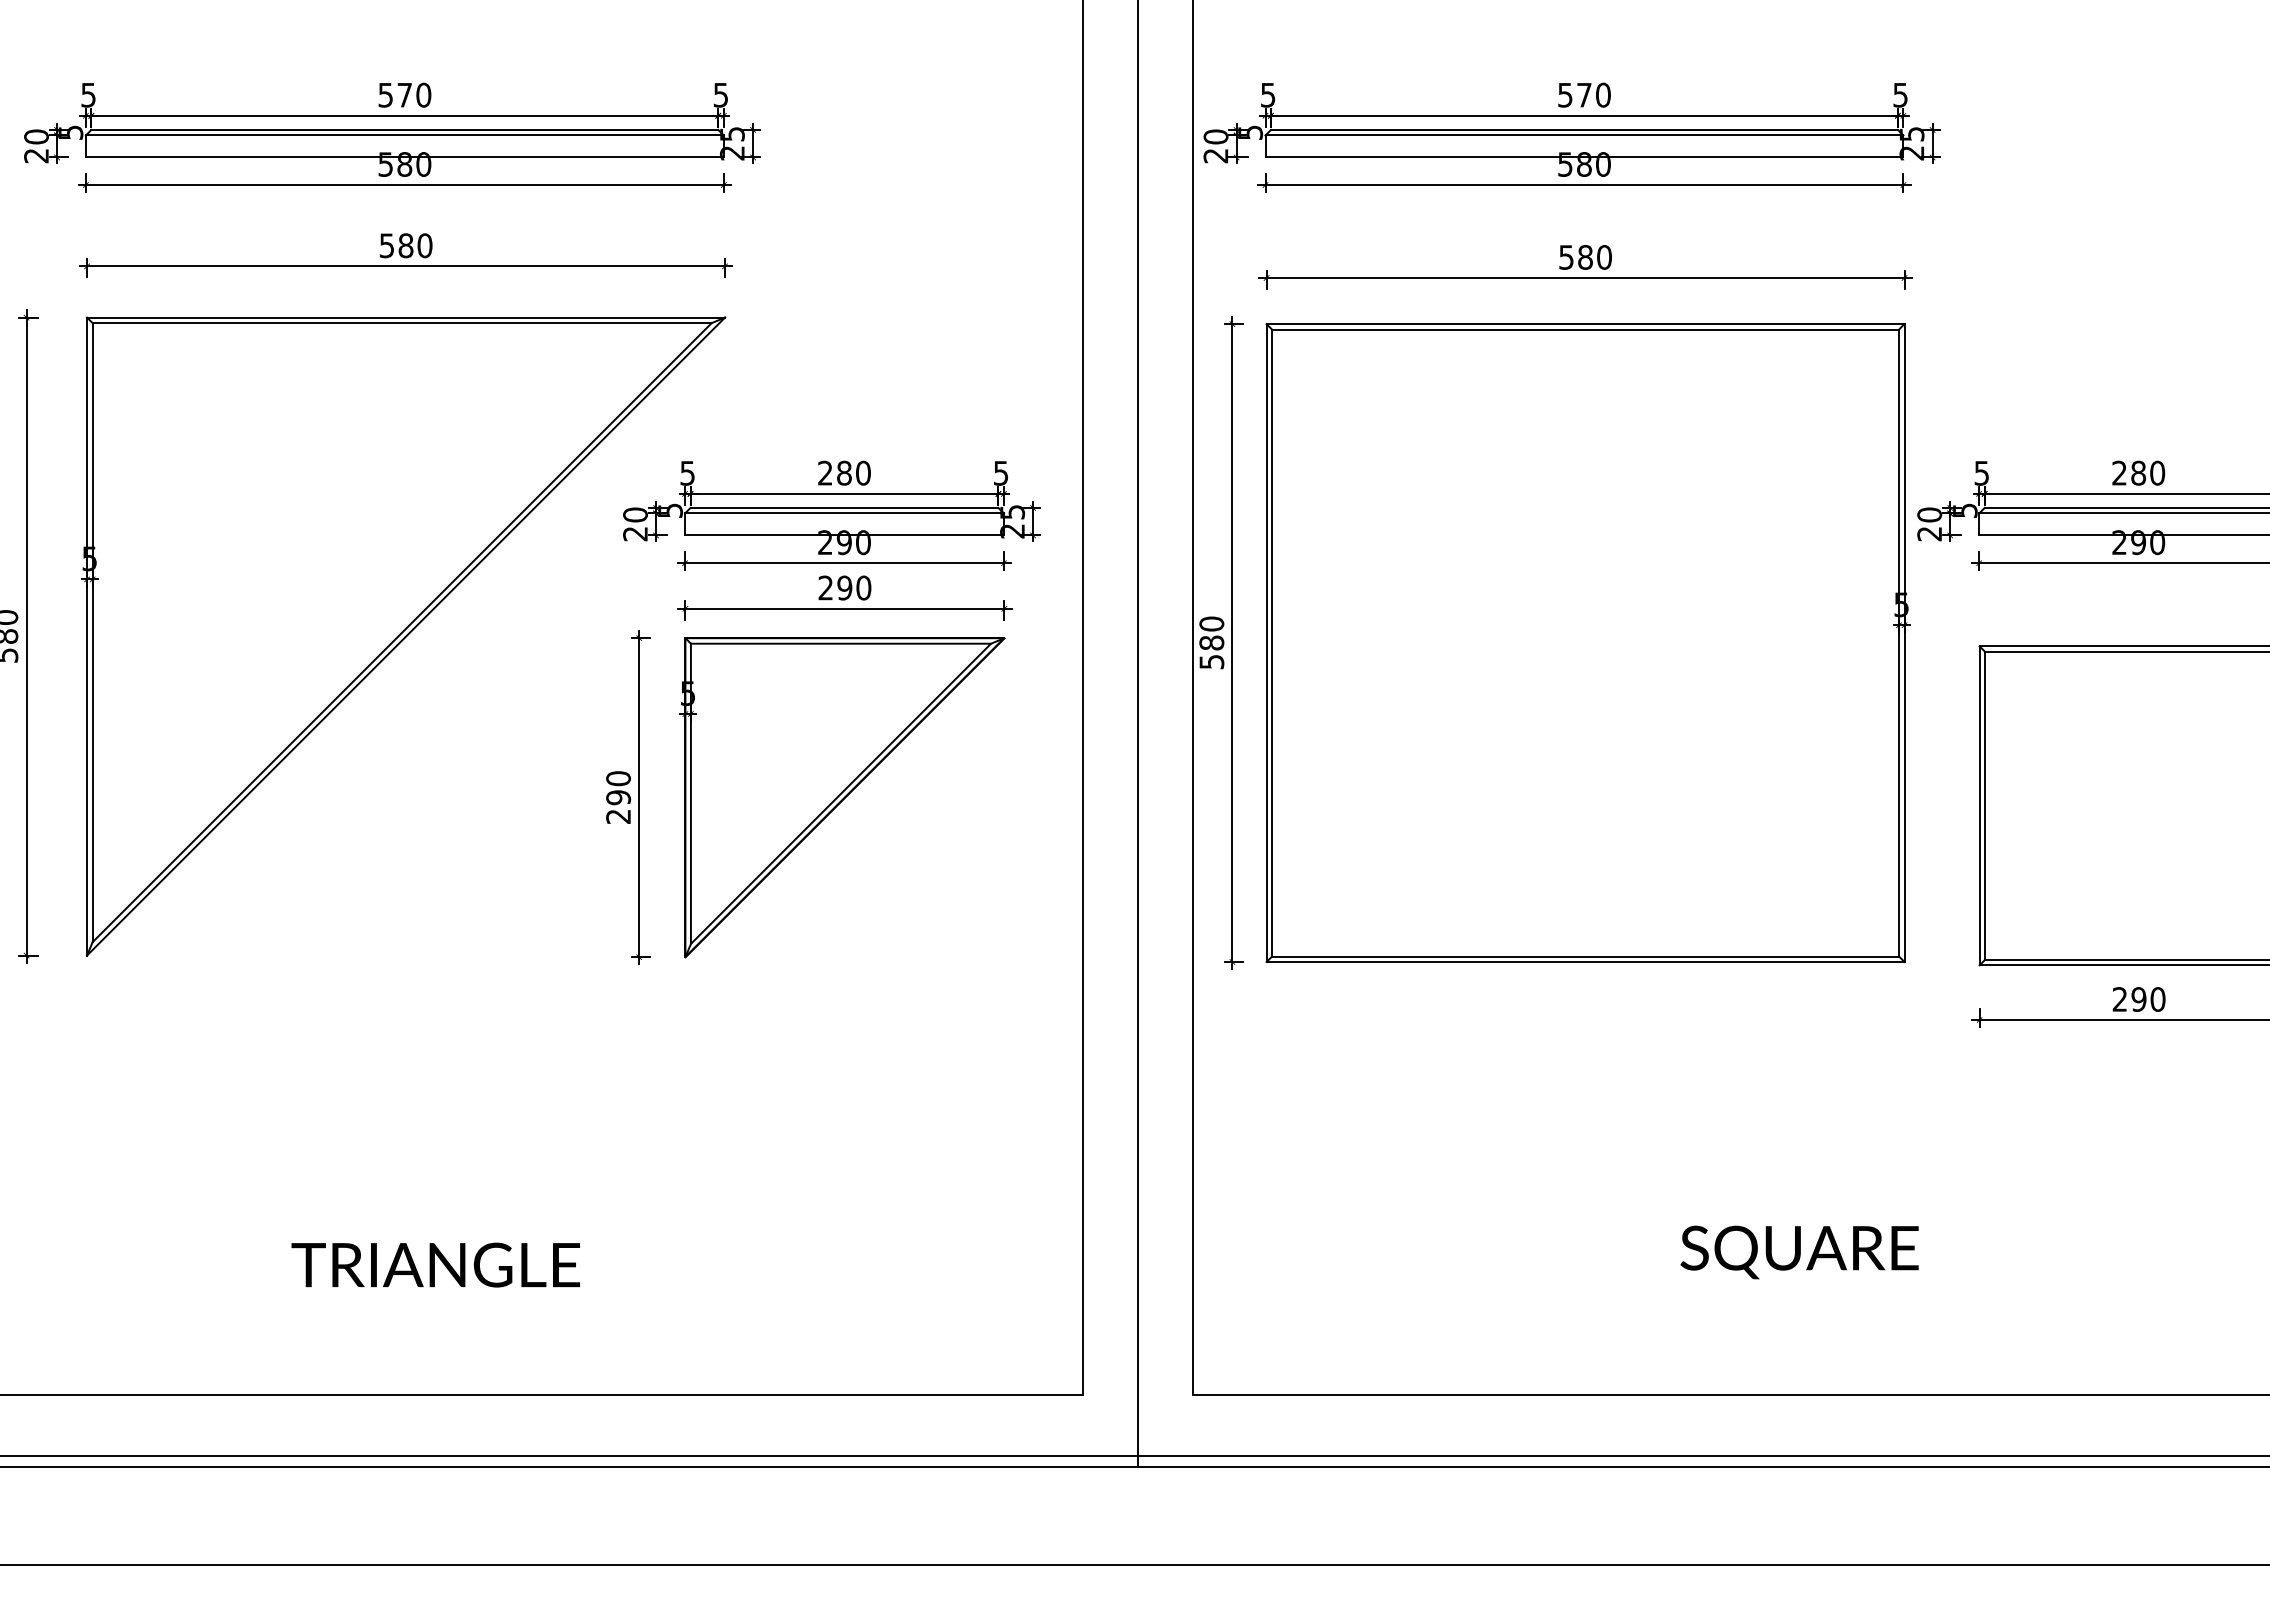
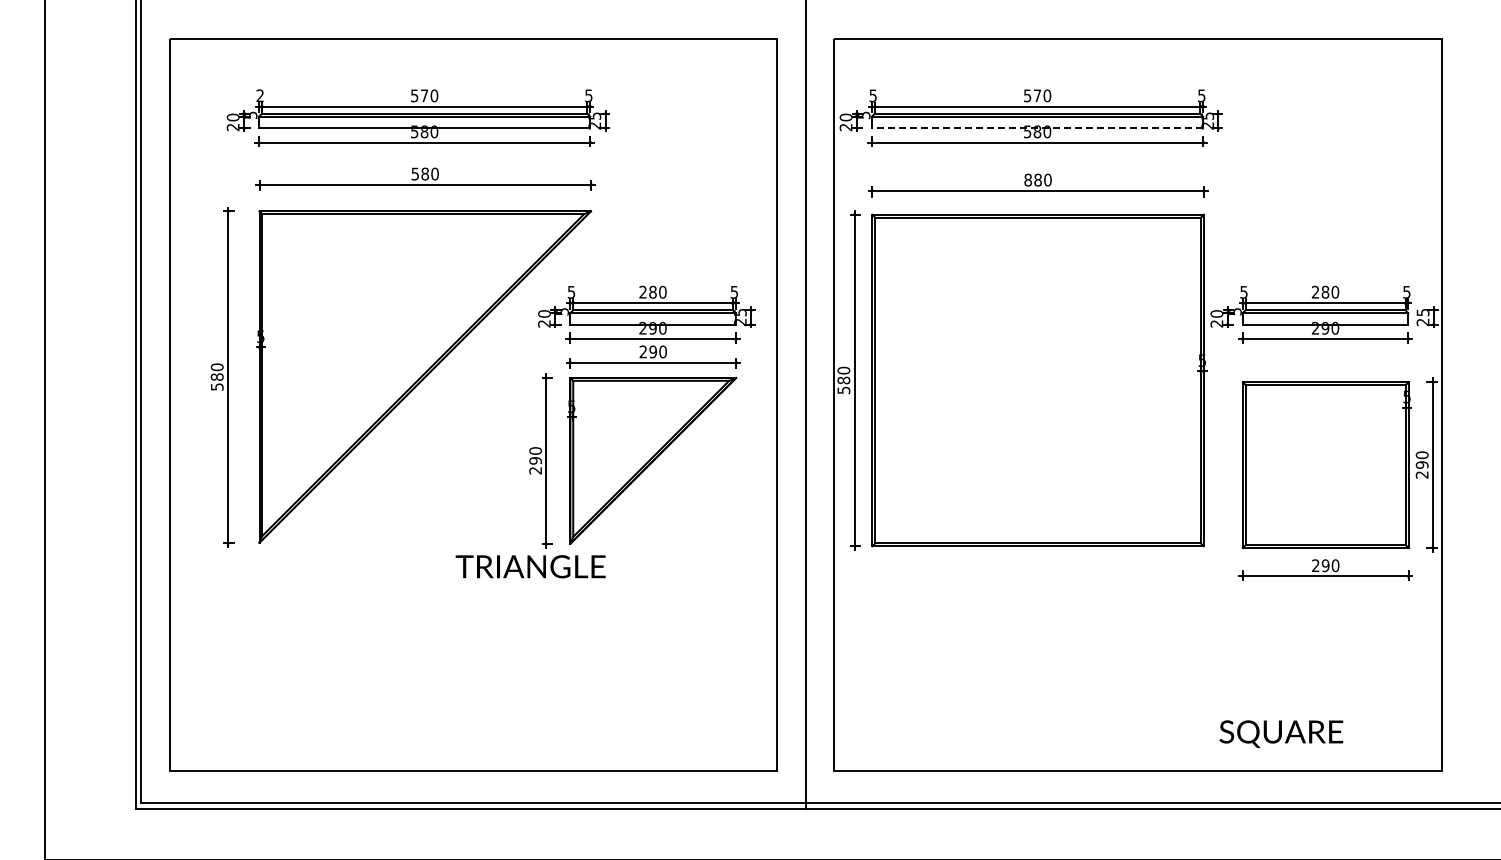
text: (87, 94) -> (259, 95), 5 -> 2
line: (1584, 158) -> (1037, 128), solid -> dashed
text: (1565, 256) -> (1027, 179), 580 -> 880
text: (1799, 1251) -> (1281, 733), moved
text: (435, 1264) -> (530, 566), moved

